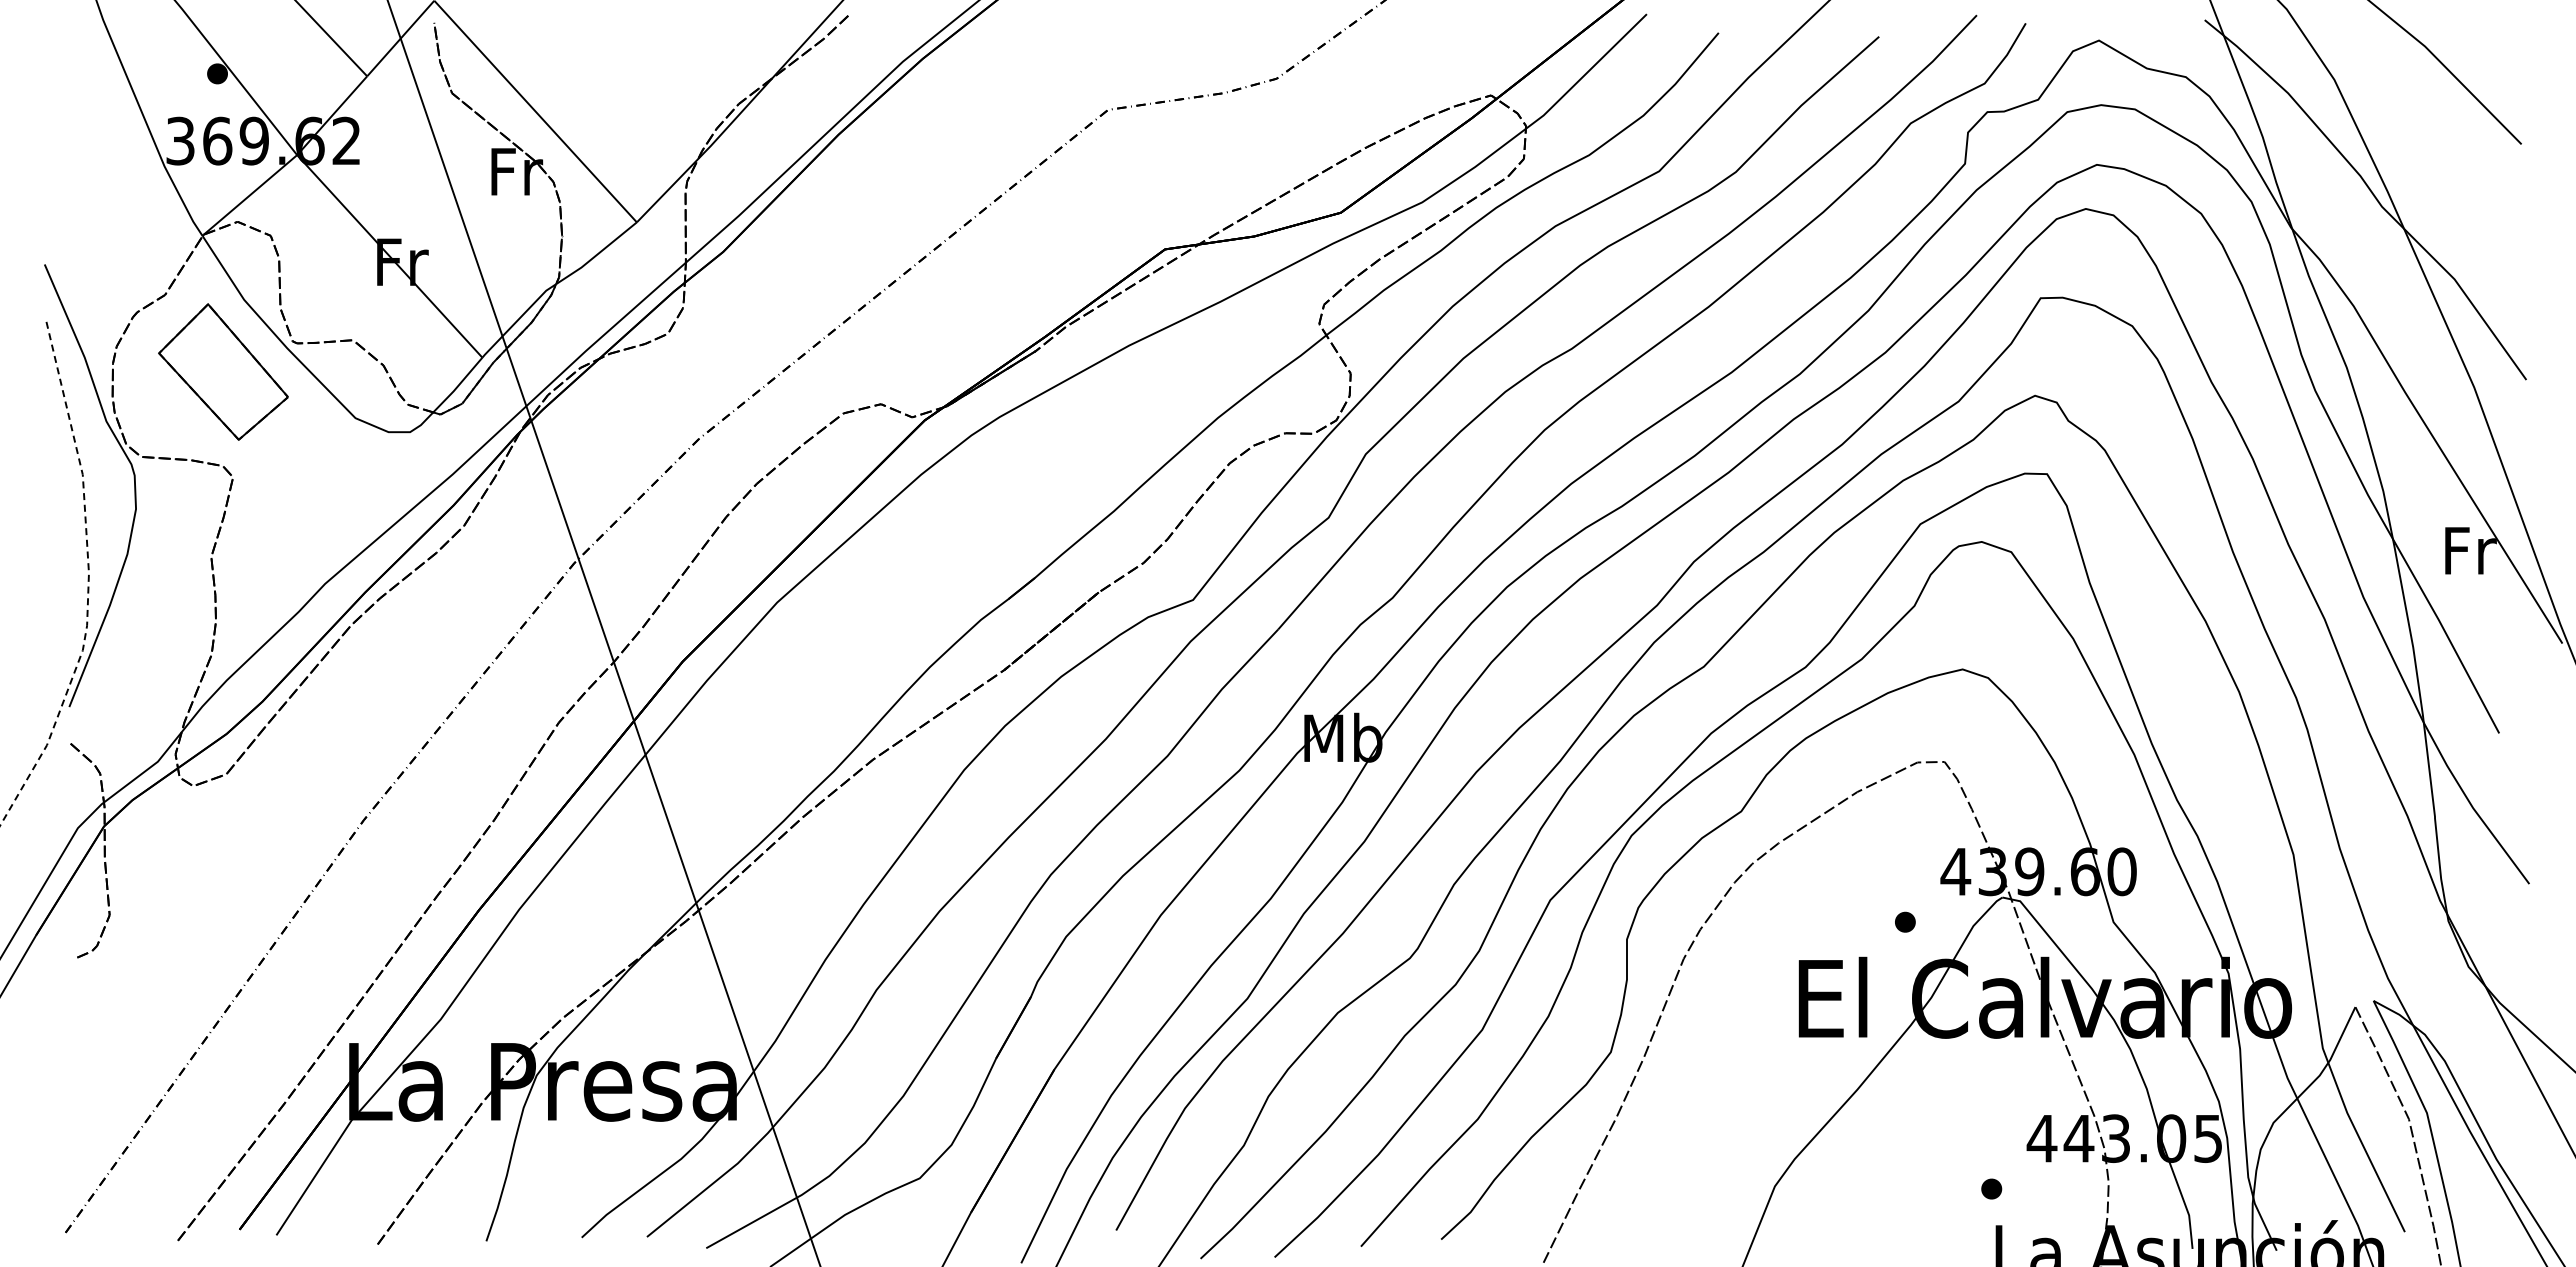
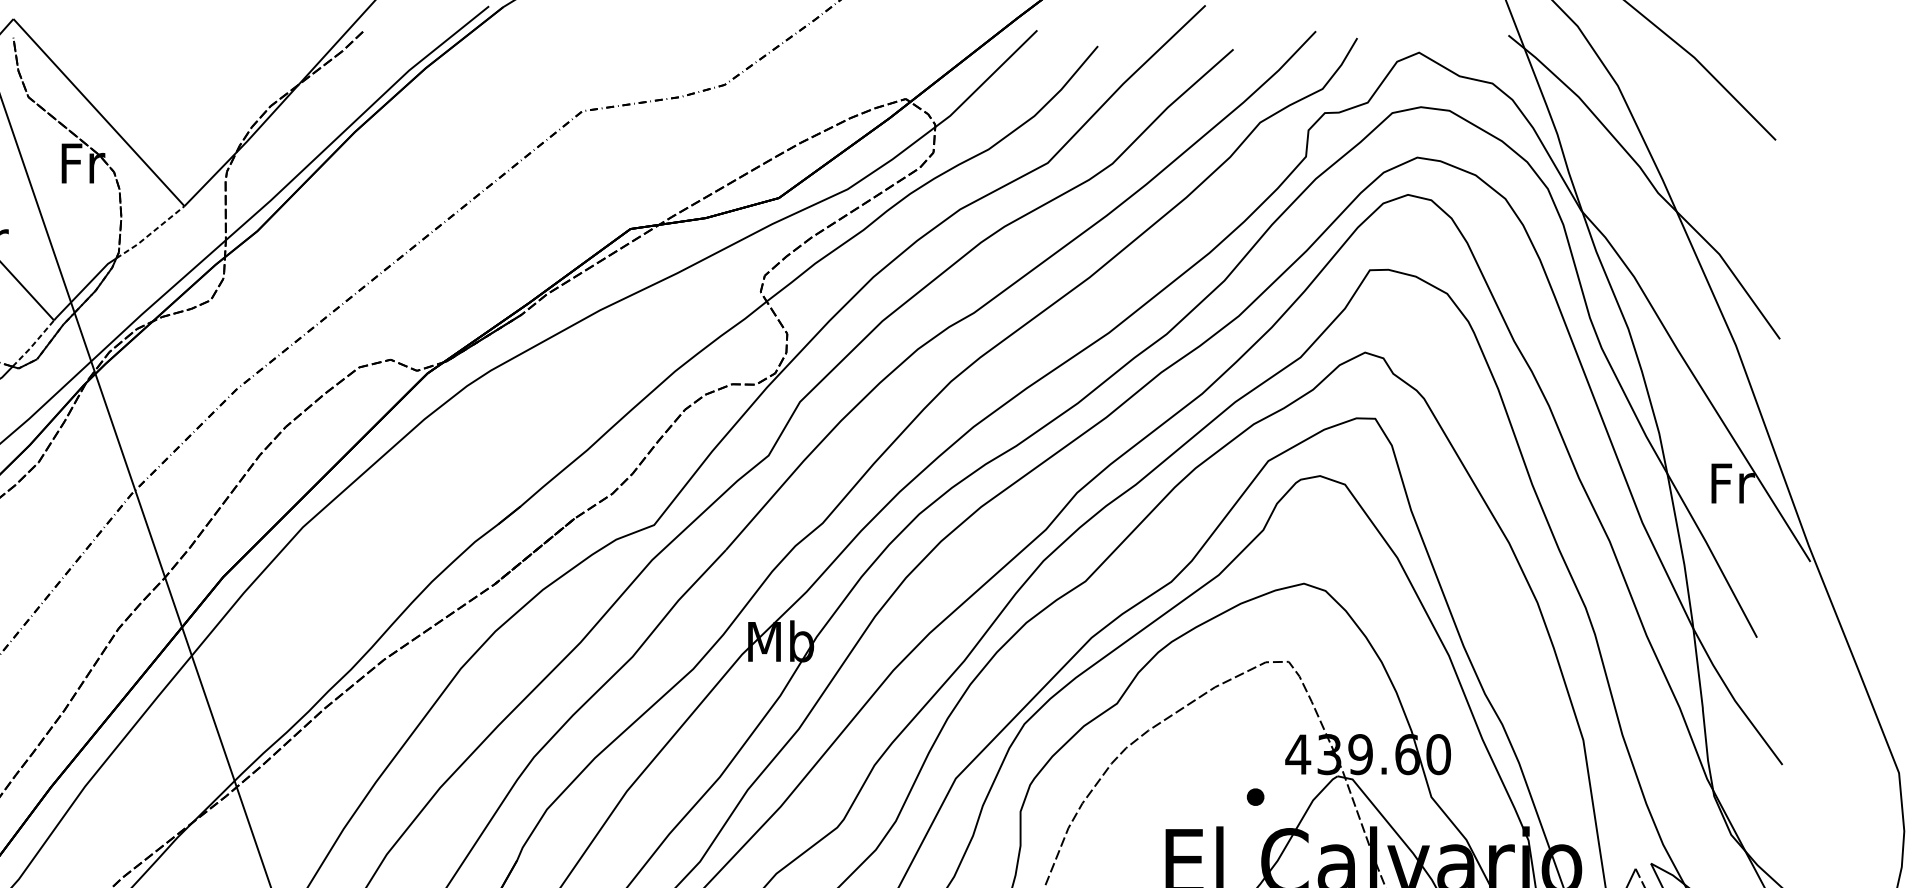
line: (596, 255) -> (150, 234), solid -> dashed
line: (458, 386) -> (33, 344), solid -> dashed

